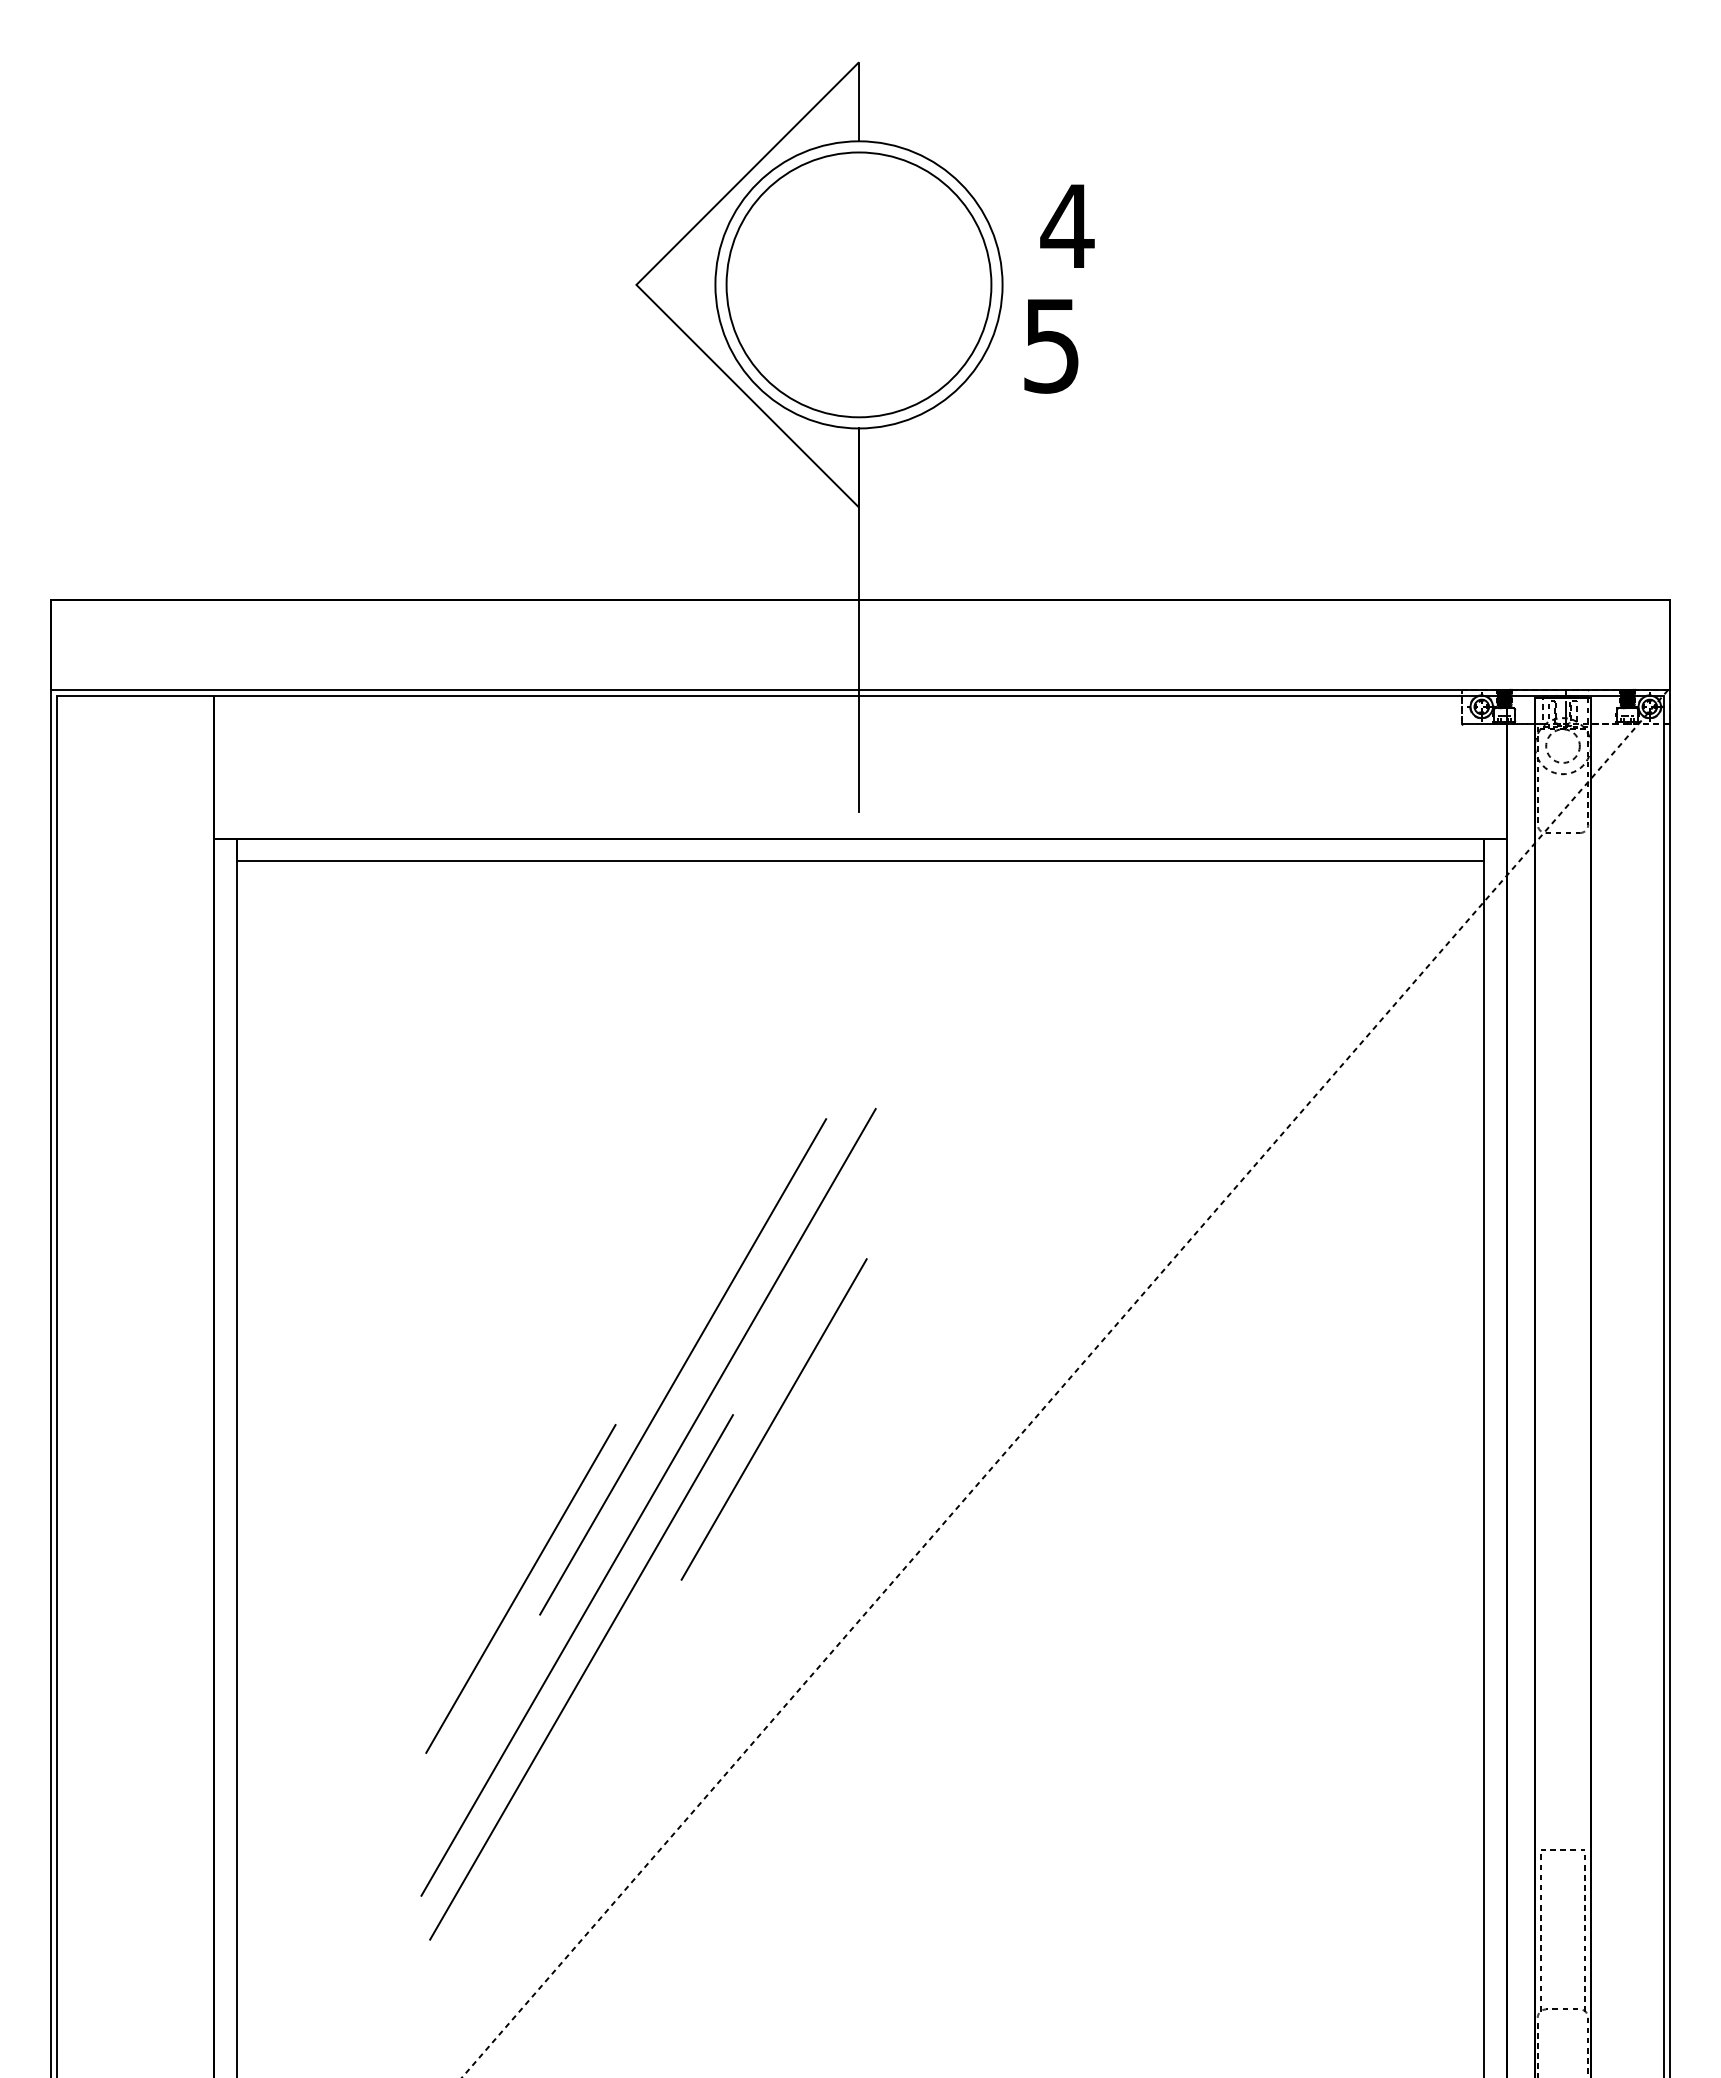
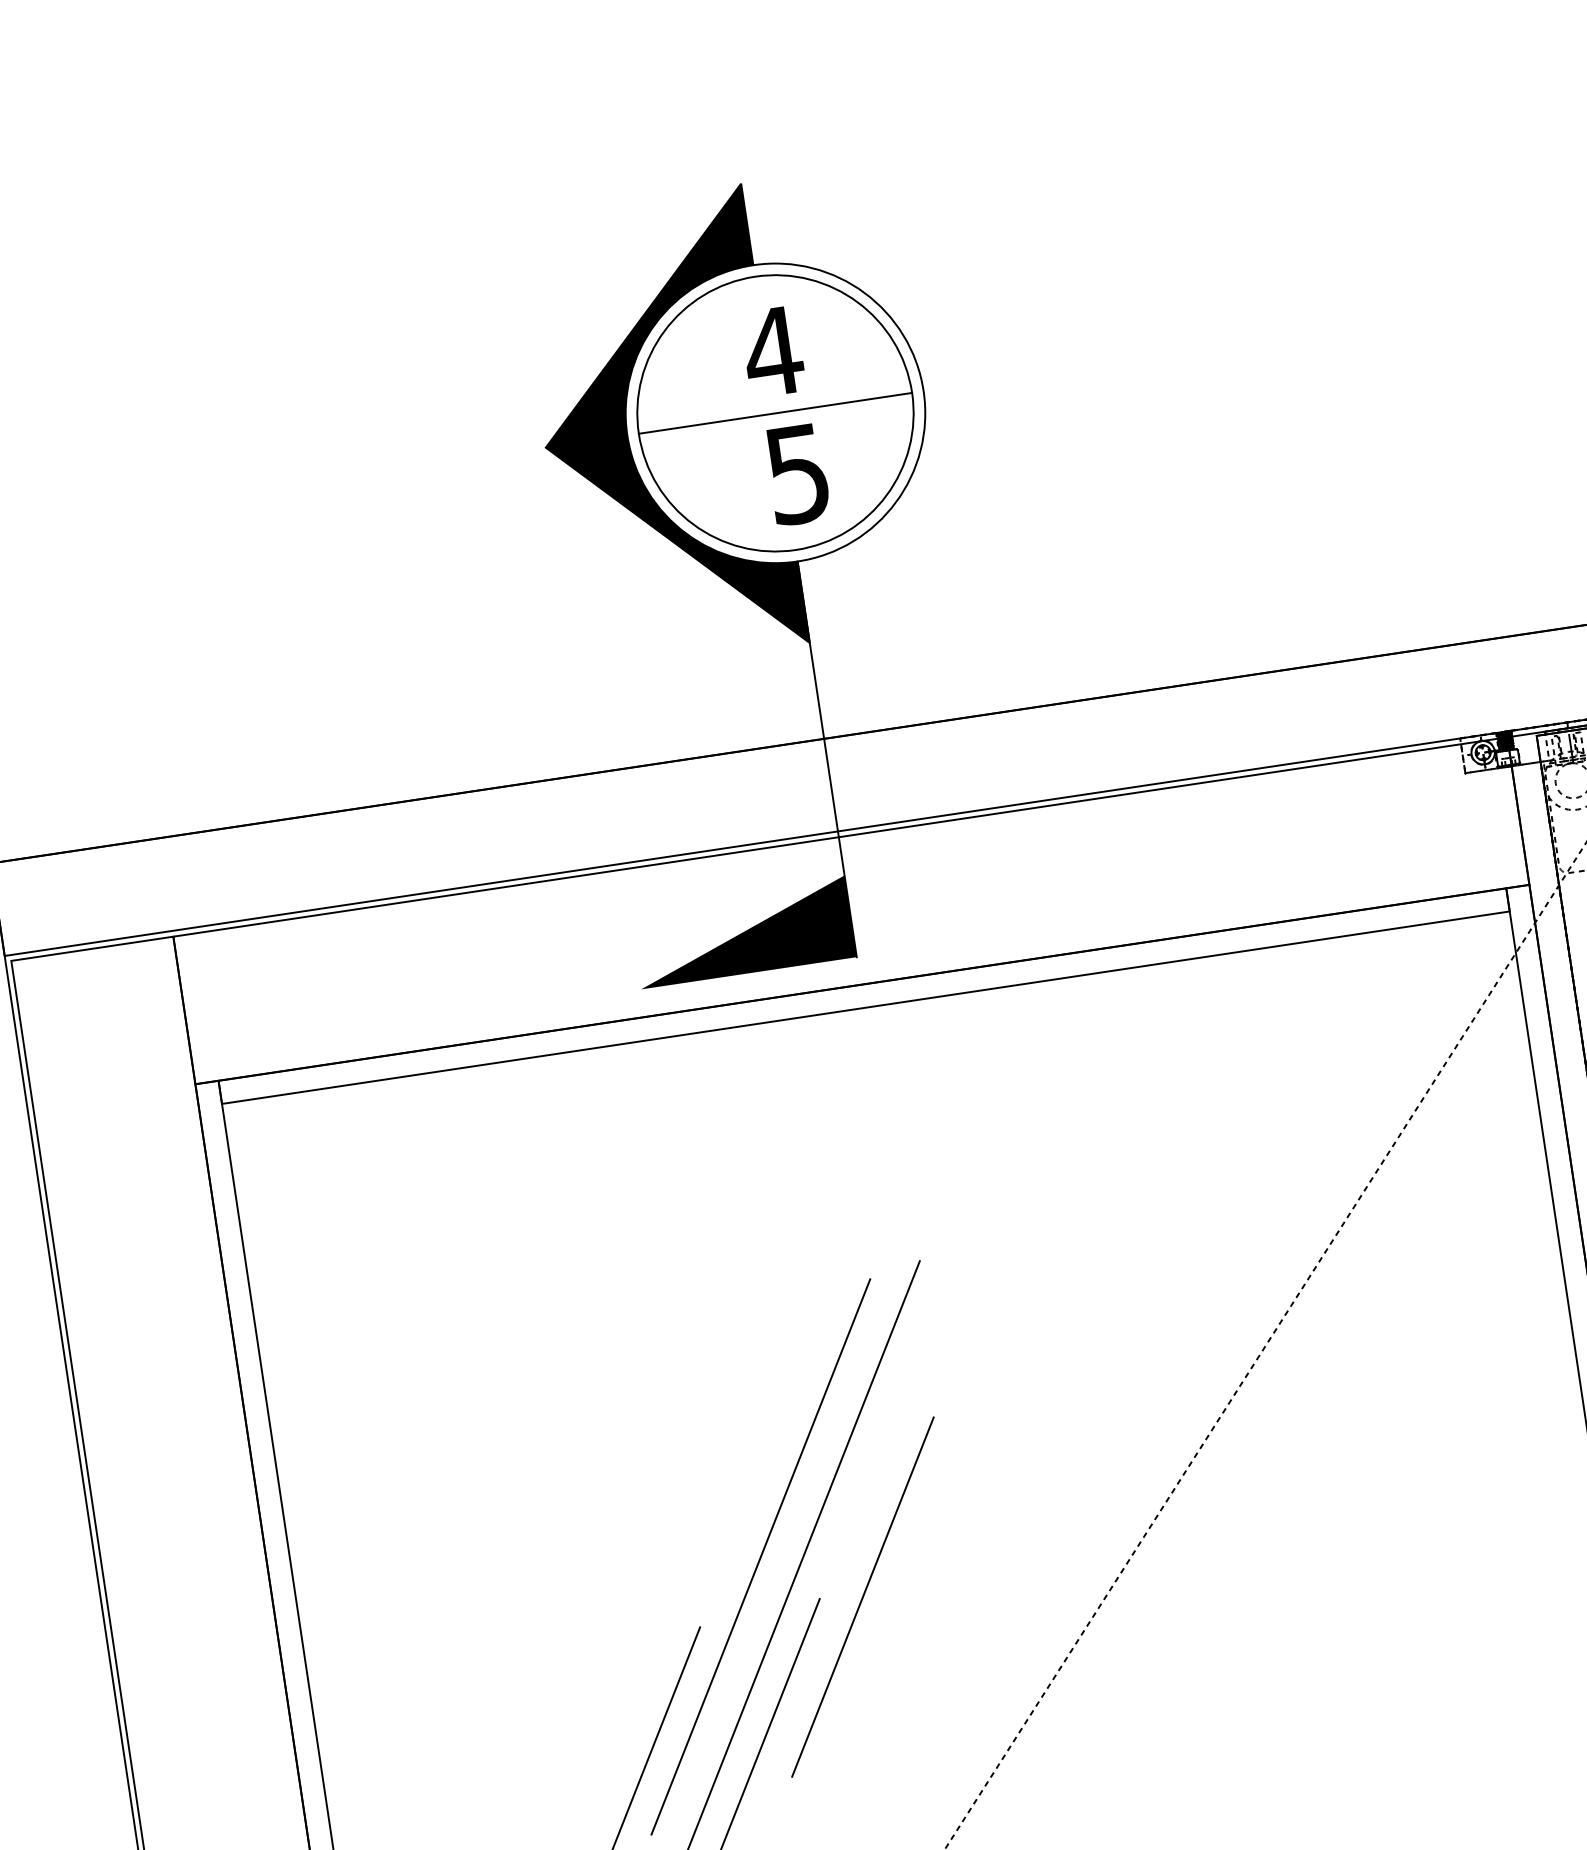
text: (1067, 225) -> (773, 351), moved
fill: (747, 284) -> (660, 430), added
line: (858, 284) -> (774, 413), added
text: (1051, 346) -> (797, 474), moved
fill: (754, 771) -> (742, 931), added

